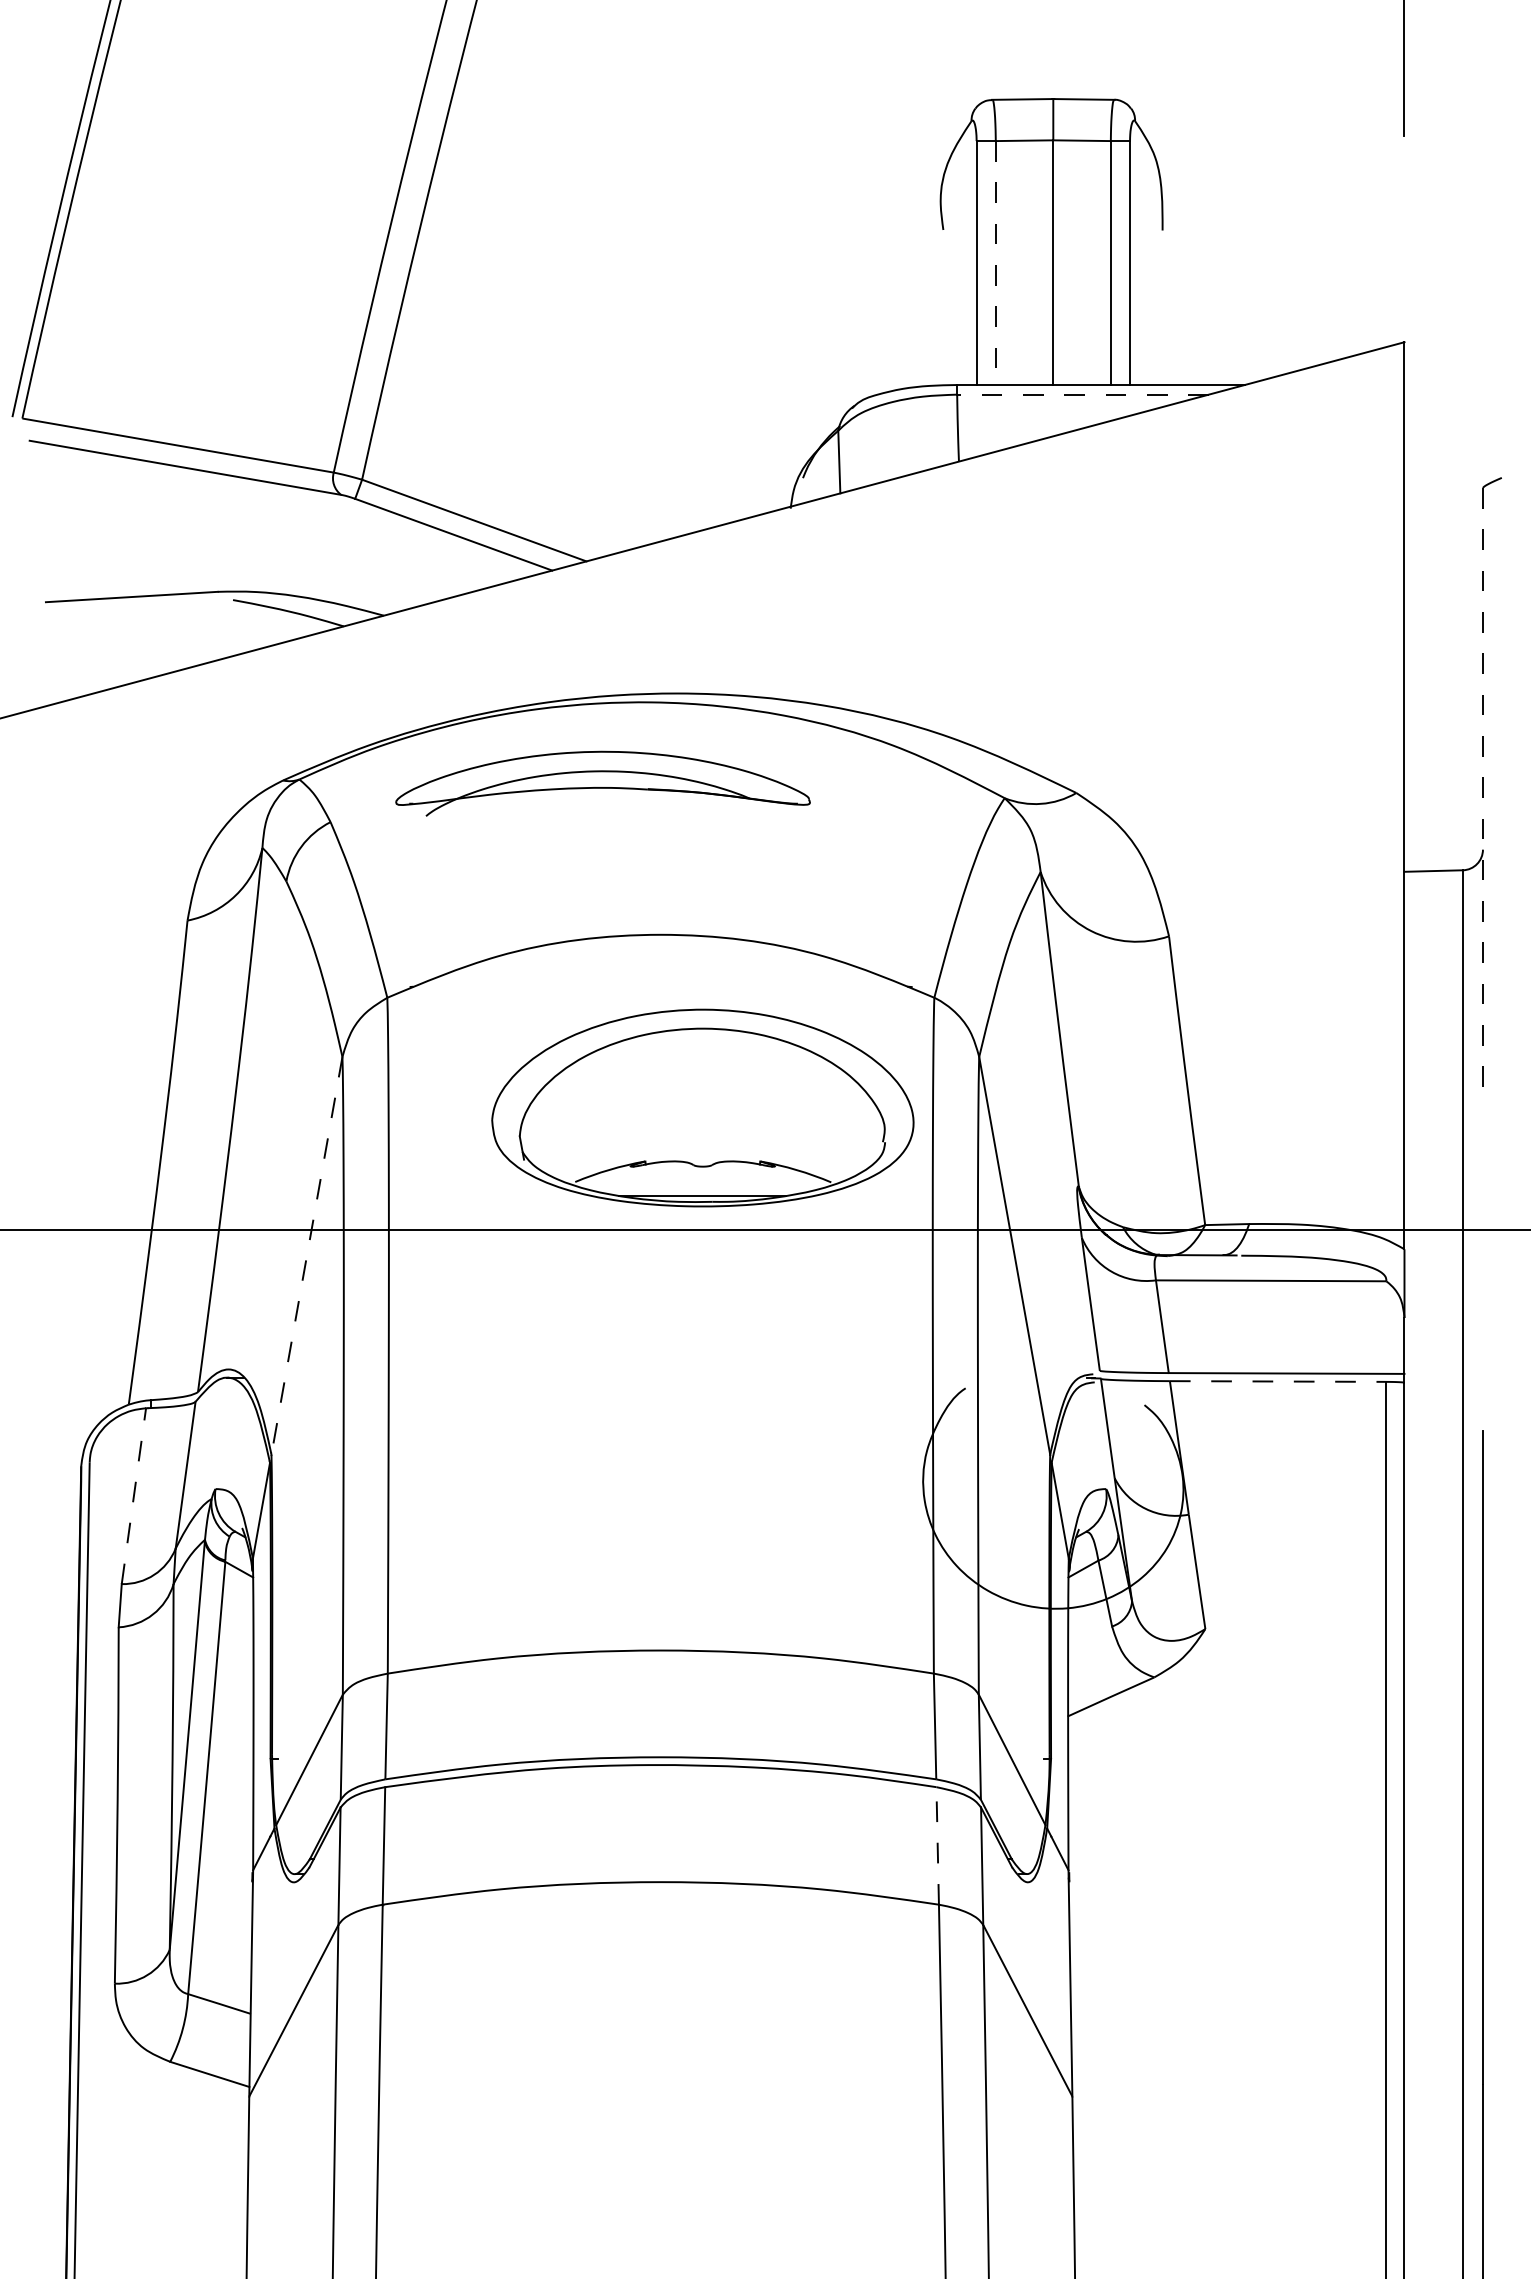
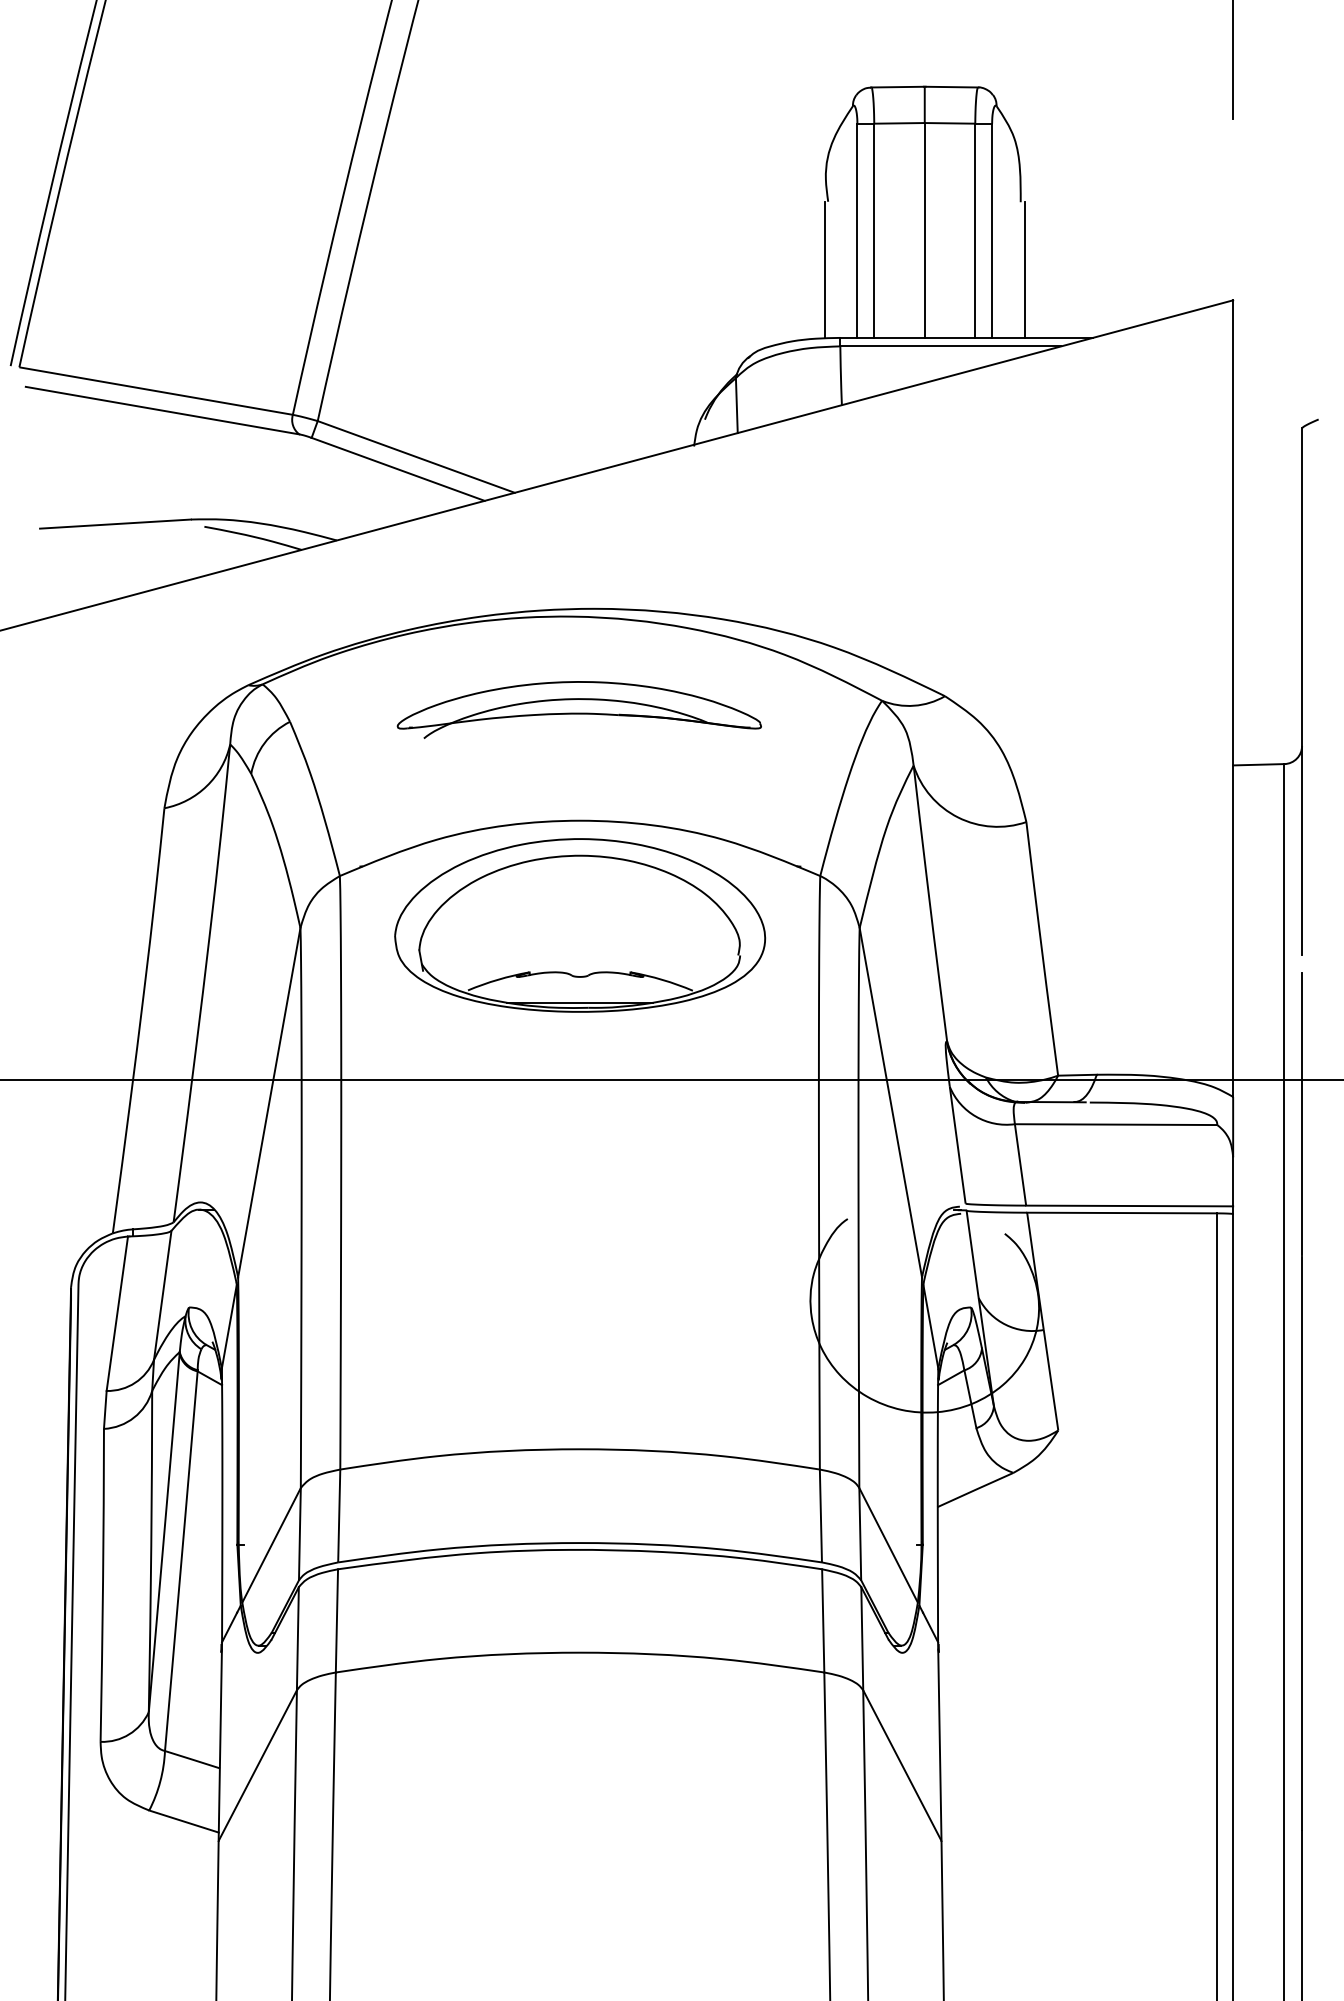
line: (995, 263) -> (873, 231), dashed -> solid
line: (939, 307) -> (824, 269), added
line: (1166, 307) -> (1024, 269), added
line: (1083, 394) -> (951, 346), dashed -> solid
part: (602, 783) -> (578, 709), moved
line: (1482, 787) -> (1301, 691), dashed -> solid
part: (702, 1107) -> (579, 924), moved
line: (306, 1256) -> (268, 1103), dashed -> solid
line: (1482, 1268) -> (1301, 1113), added
line: (1277, 1381) -> (1121, 1213), dashed -> solid
line: (133, 1496) -> (116, 1314), dashed -> solid
line: (937, 1845) -> (823, 1620), dashed -> solid

